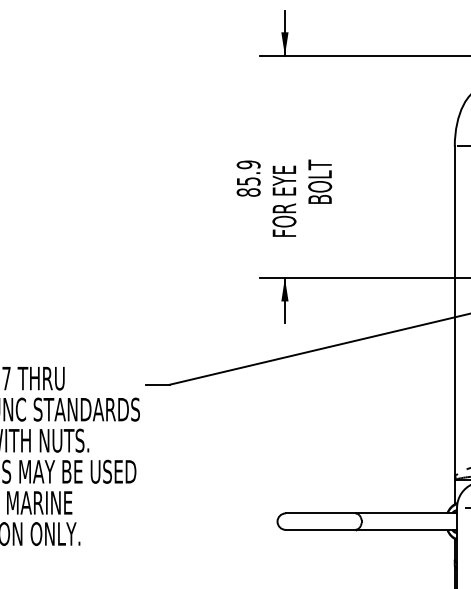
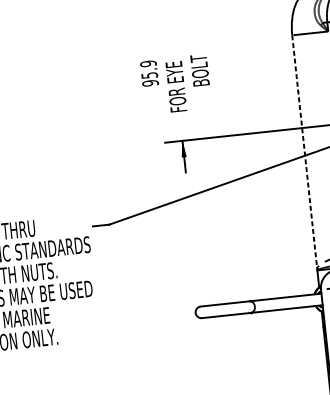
text: (248, 192) -> (150, 83), 85.9 -> 95.9
line: (454, 312) -> (304, 152), solid -> dashed

